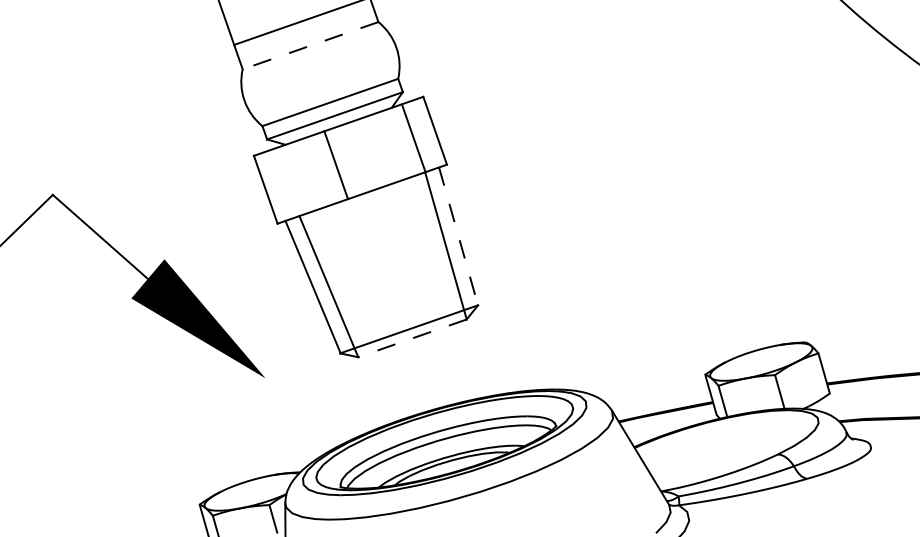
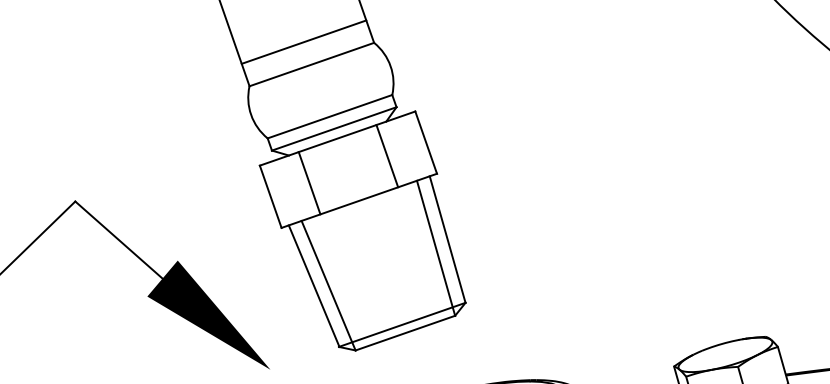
line: (310, 45) -> (311, 64), dashed -> solid
line: (413, 138) -> (387, 156), moved
line: (335, 164) -> (309, 182), moved
line: (458, 236) -> (447, 239), dashed -> solid
line: (412, 338) -> (405, 333), dashed -> solid

